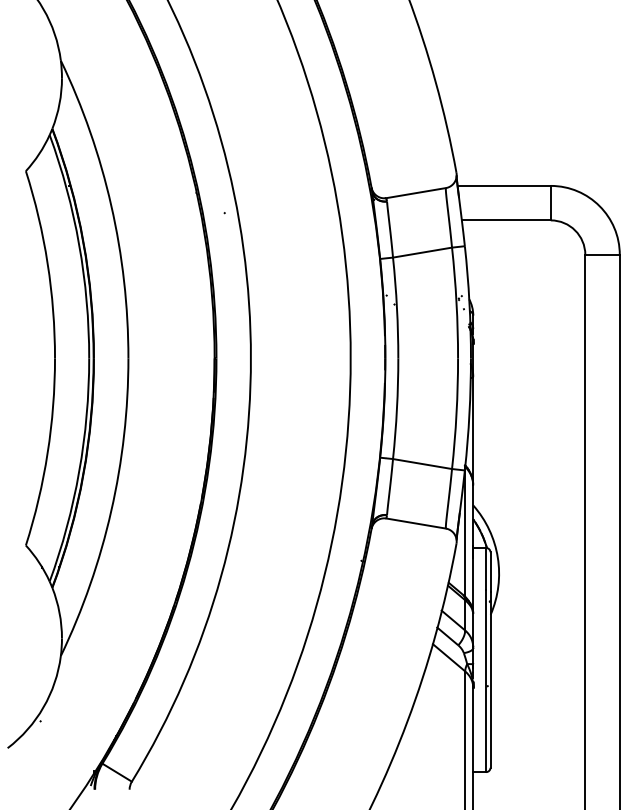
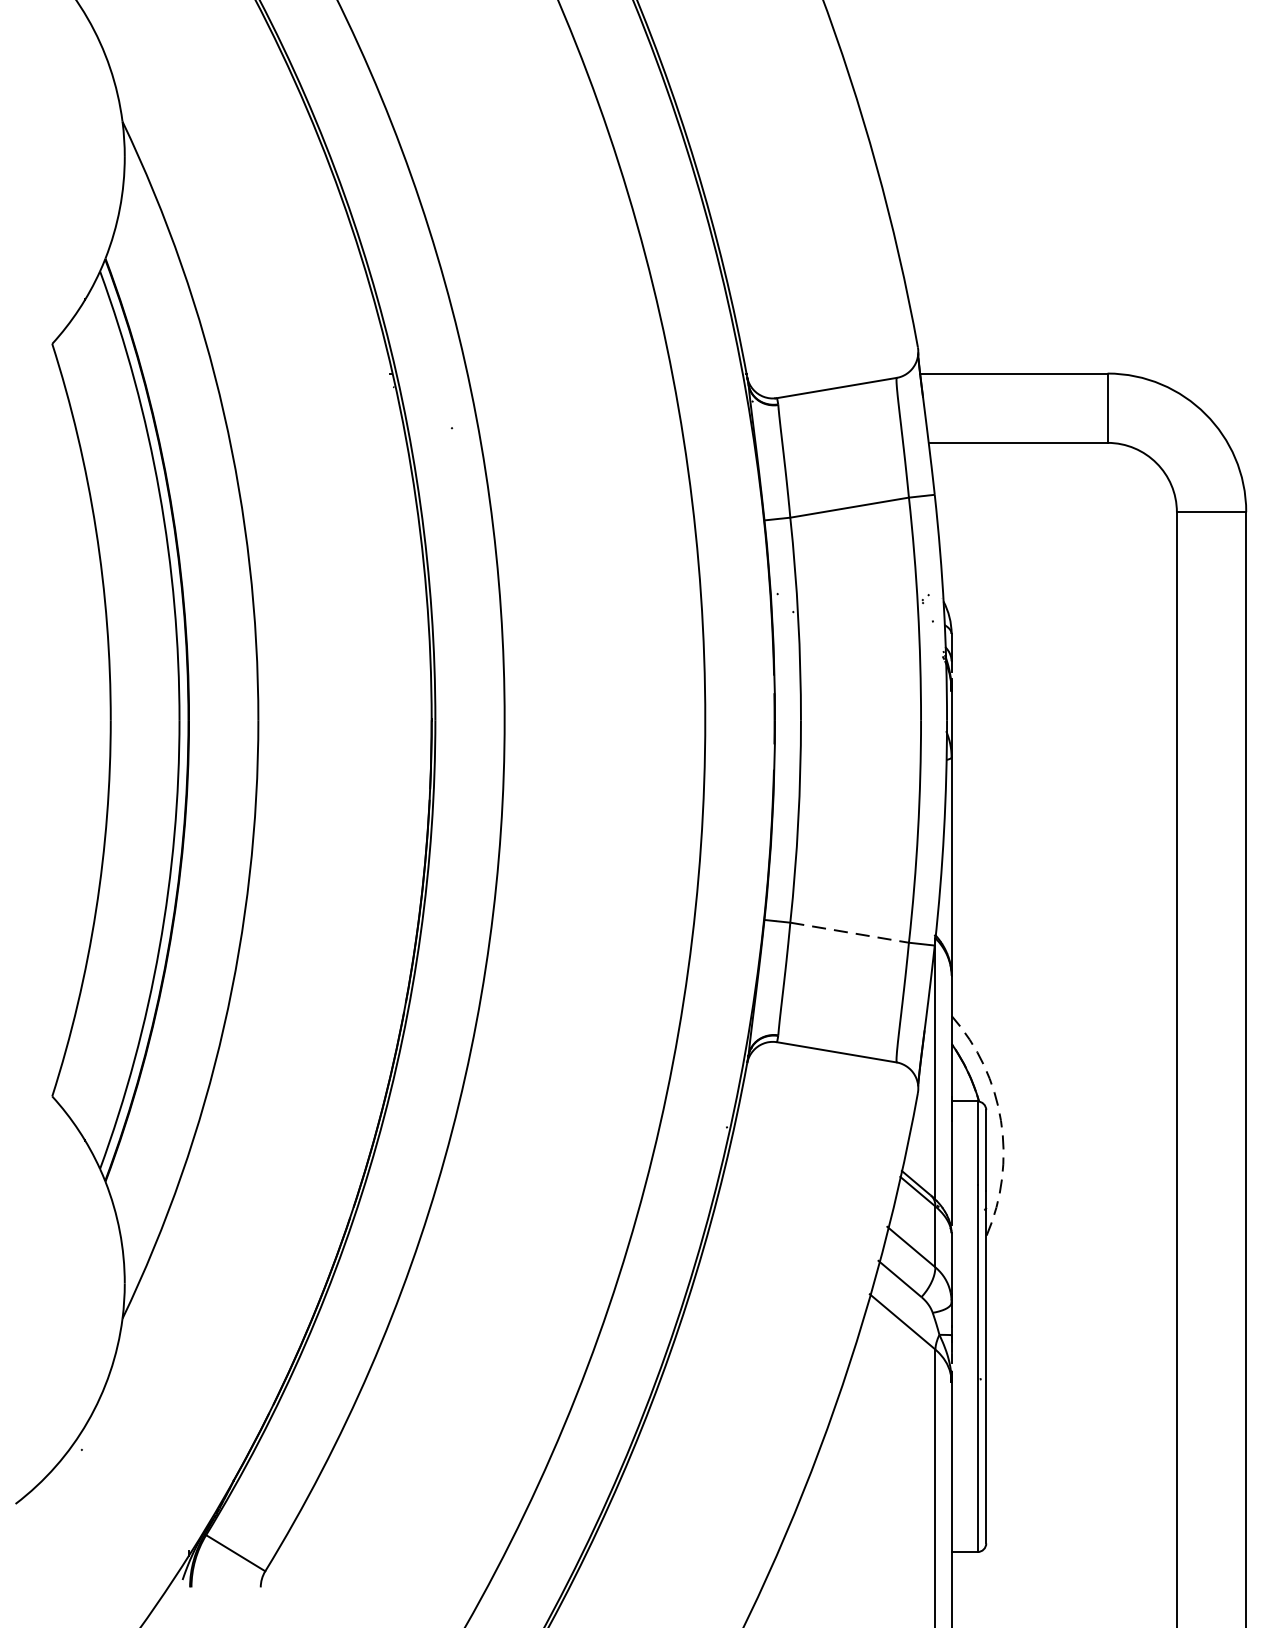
line: (422, 464) -> (849, 933), solid -> dashed
arc: (497, 557) -> (1000, 1120), solid -> dashed

